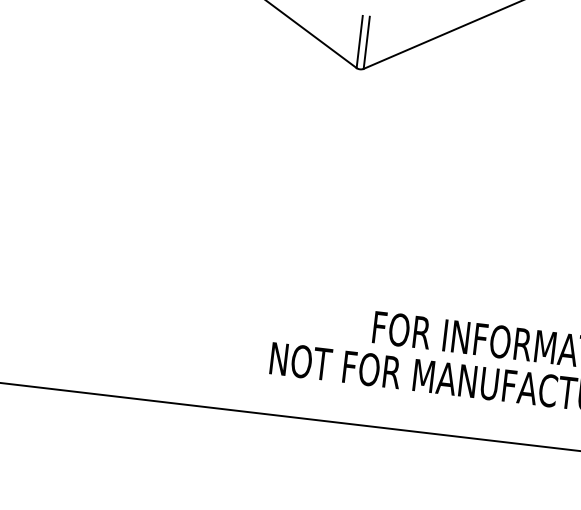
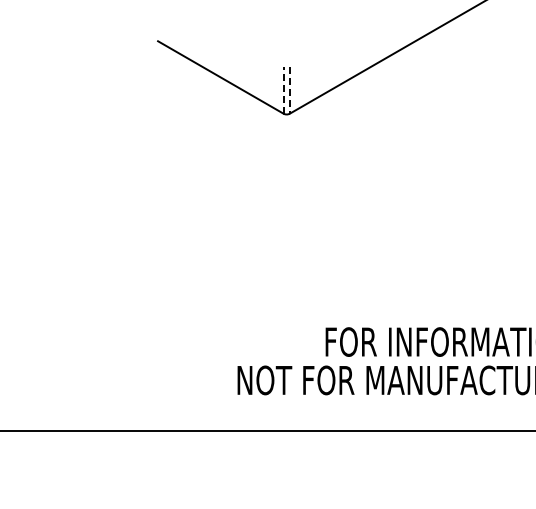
line: (359, 41) -> (283, 89), solid -> dashed
line: (366, 43) -> (289, 90), solid -> dashed

